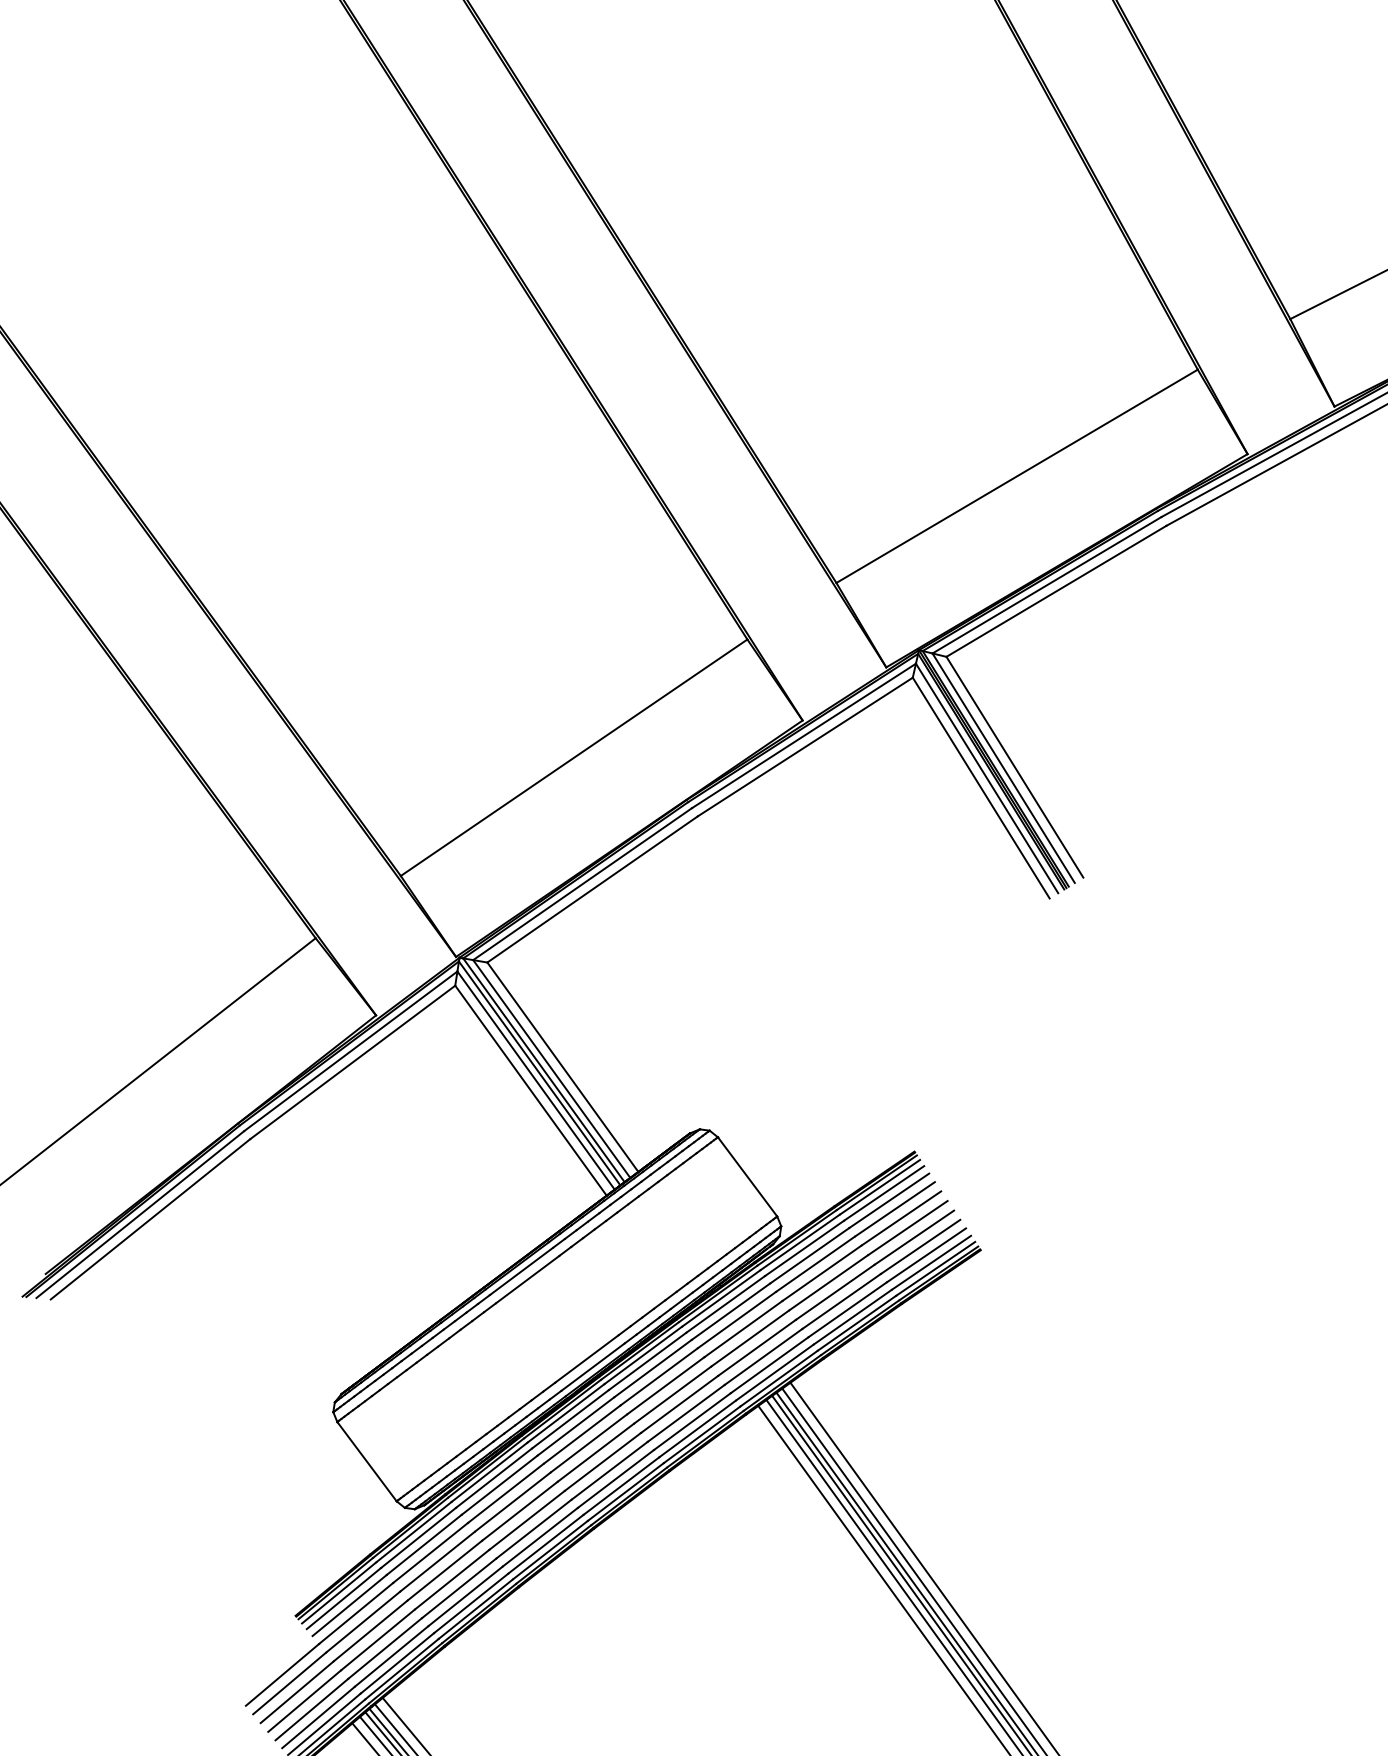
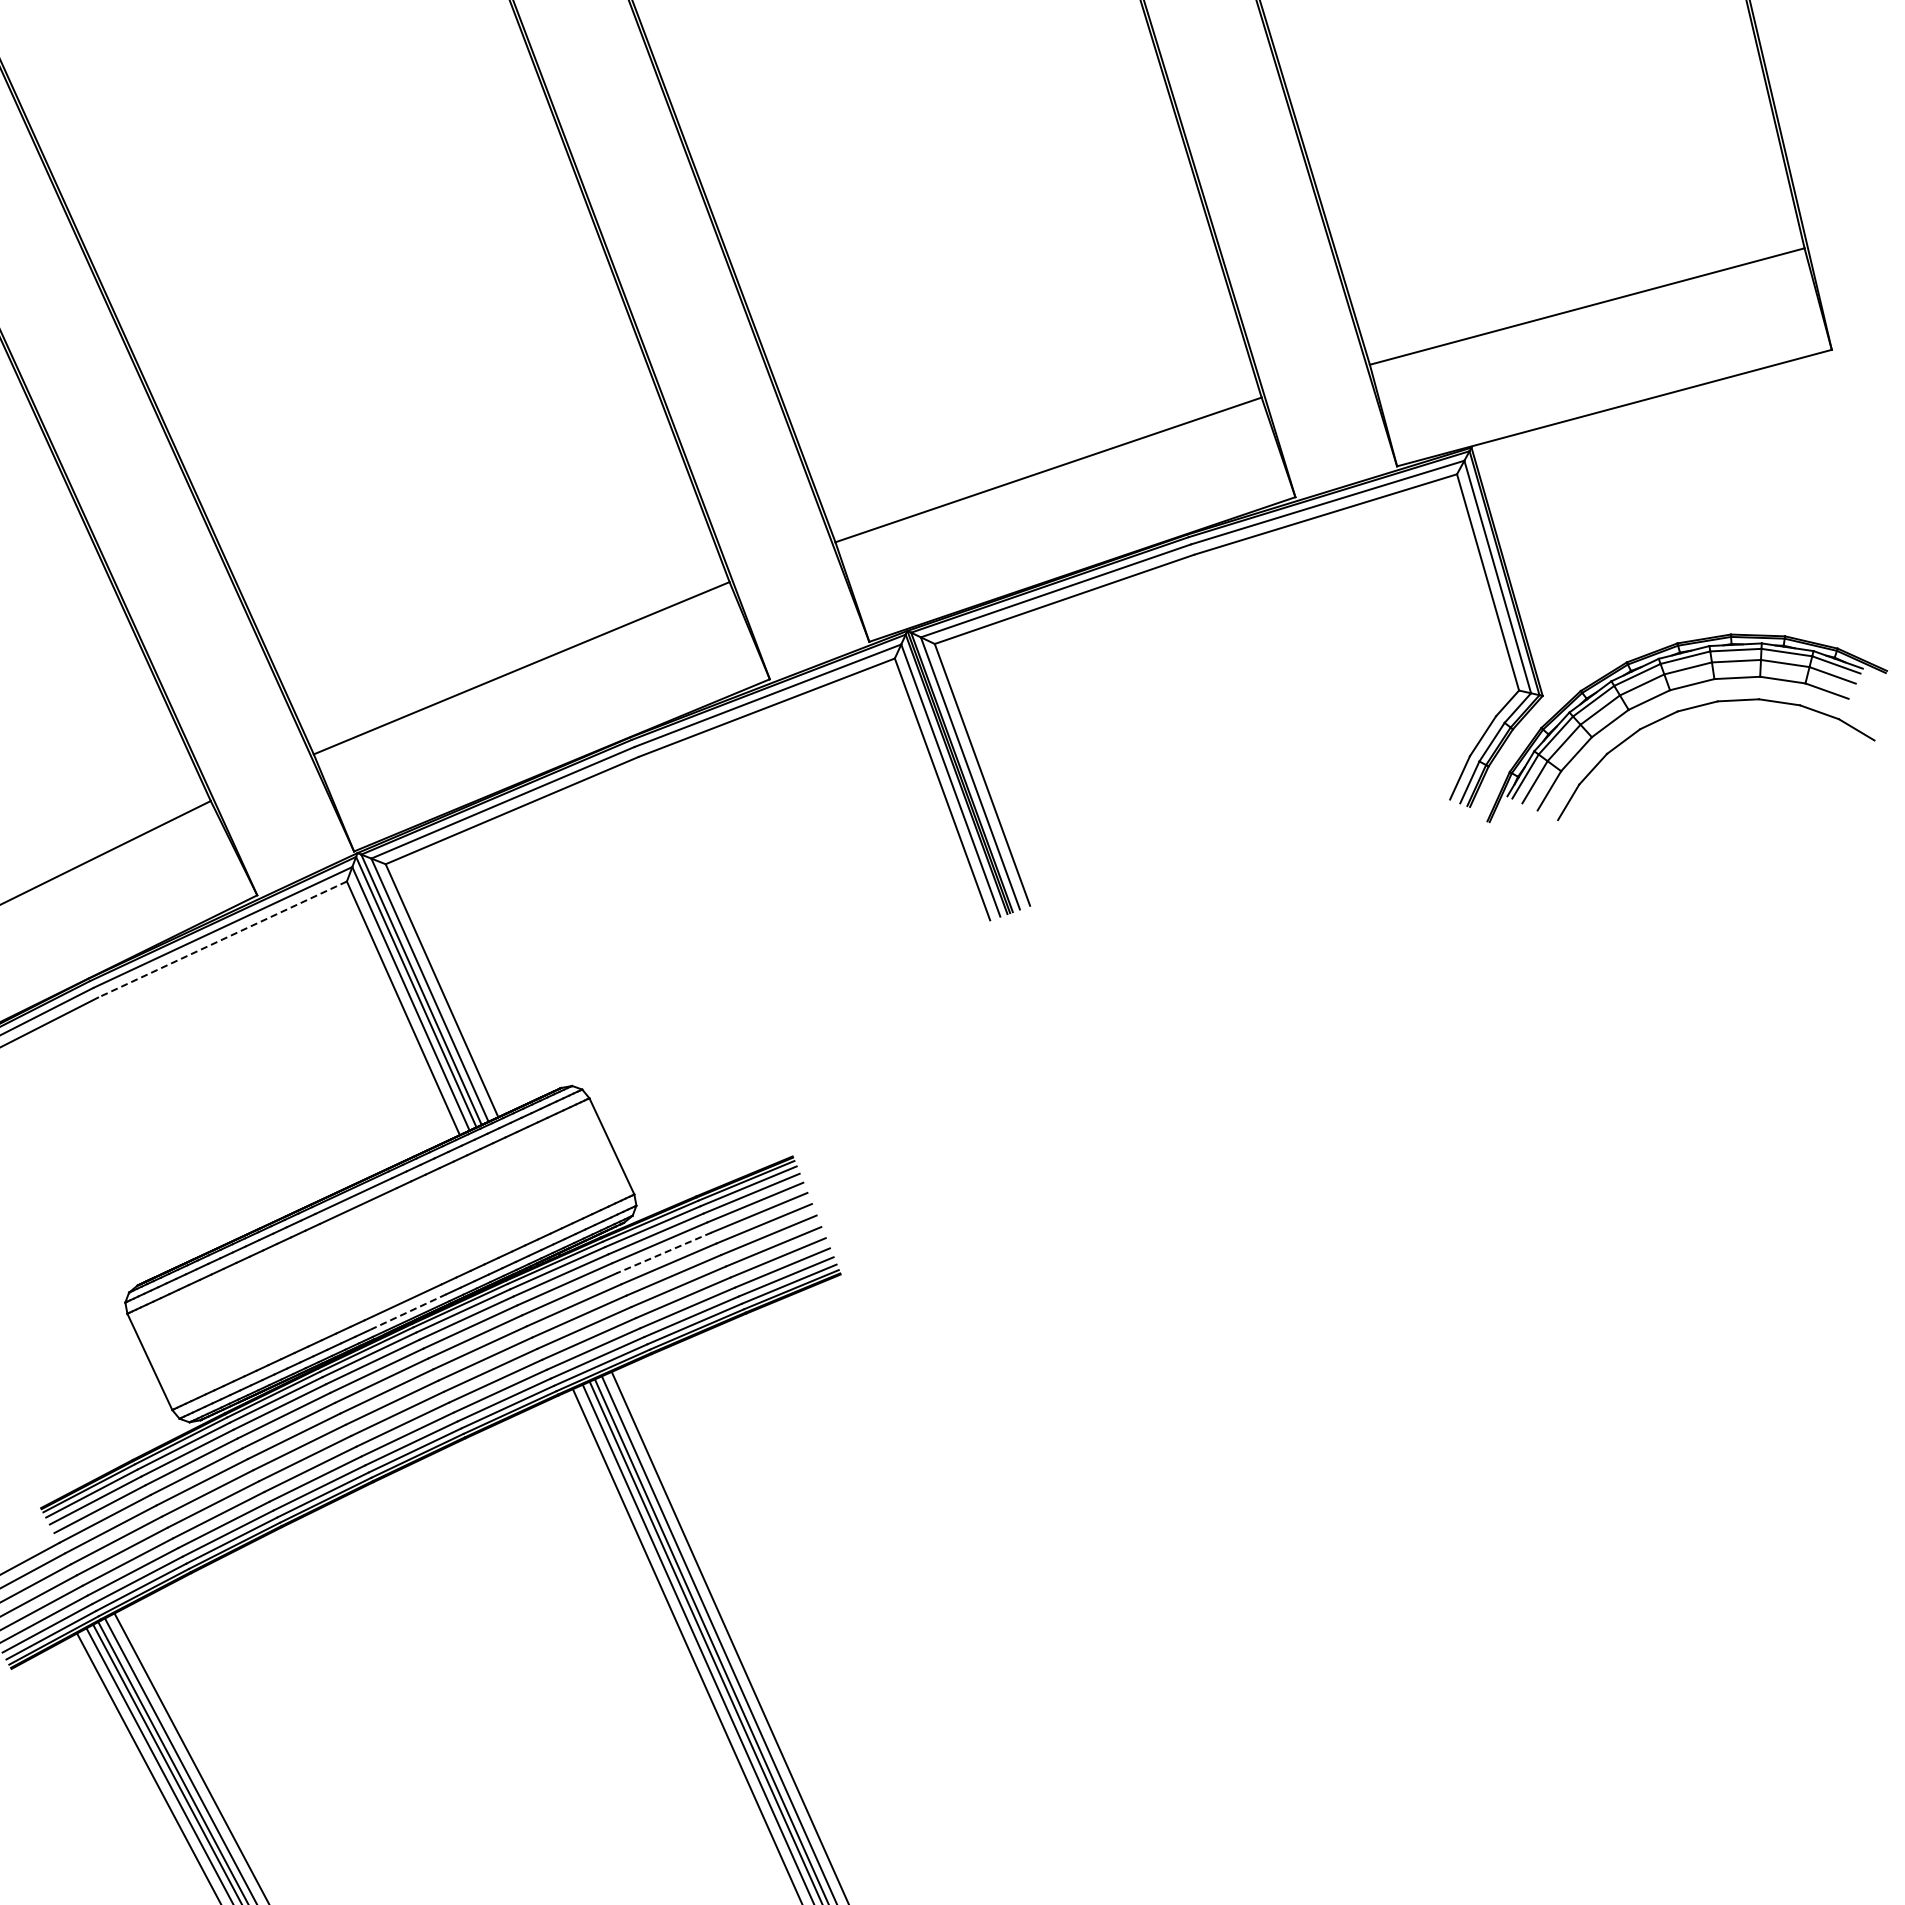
line: (352, 1062) -> (222, 939), solid -> dashed
line: (815, 1263) -> (664, 1252), solid -> dashed
line: (592, 1367) -> (407, 1312), solid -> dashed

